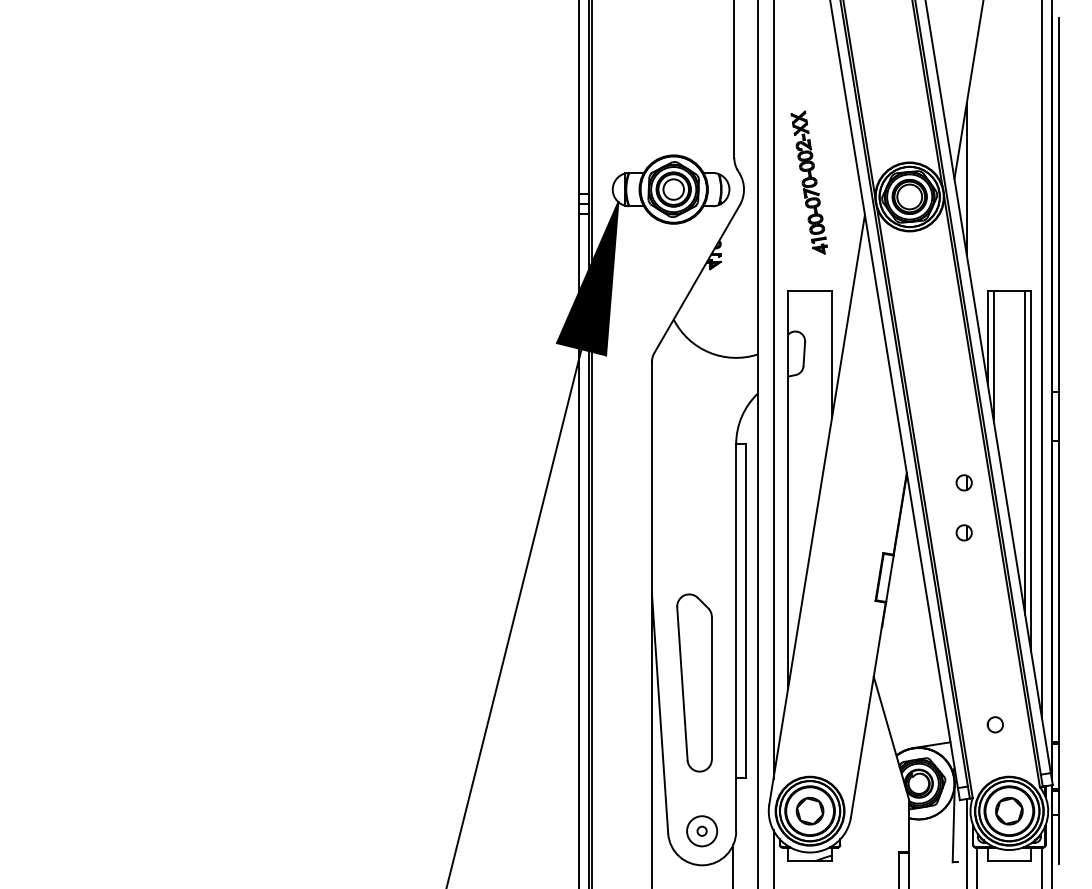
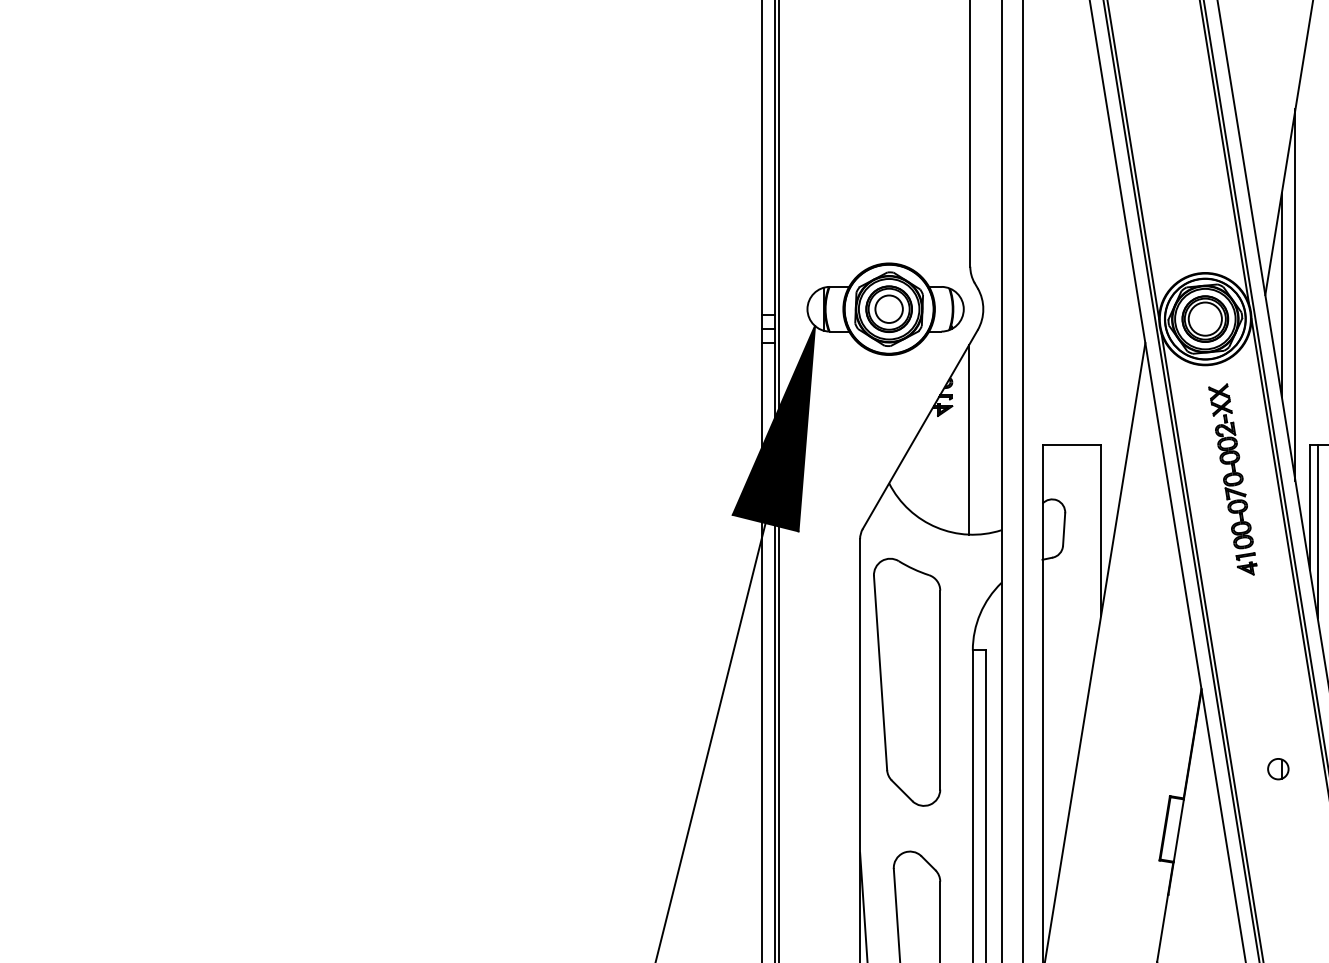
line: (976, 178) -> (1294, 294), added
part: (808, 182) -> (1231, 479), moved
line: (733, 286) -> (969, 439), added
part: (686, 468) -> (906, 682), added
part: (963, 482) -> (1277, 701), removed

